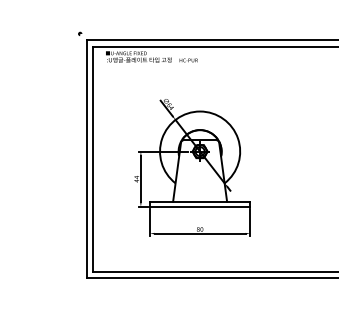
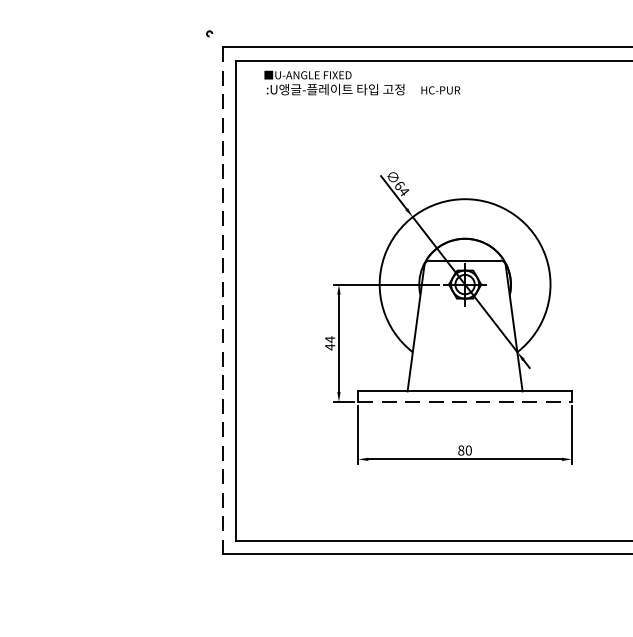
line: (86, 159) -> (222, 301), solid -> dashed
line: (200, 206) -> (465, 401), solid -> dashed

